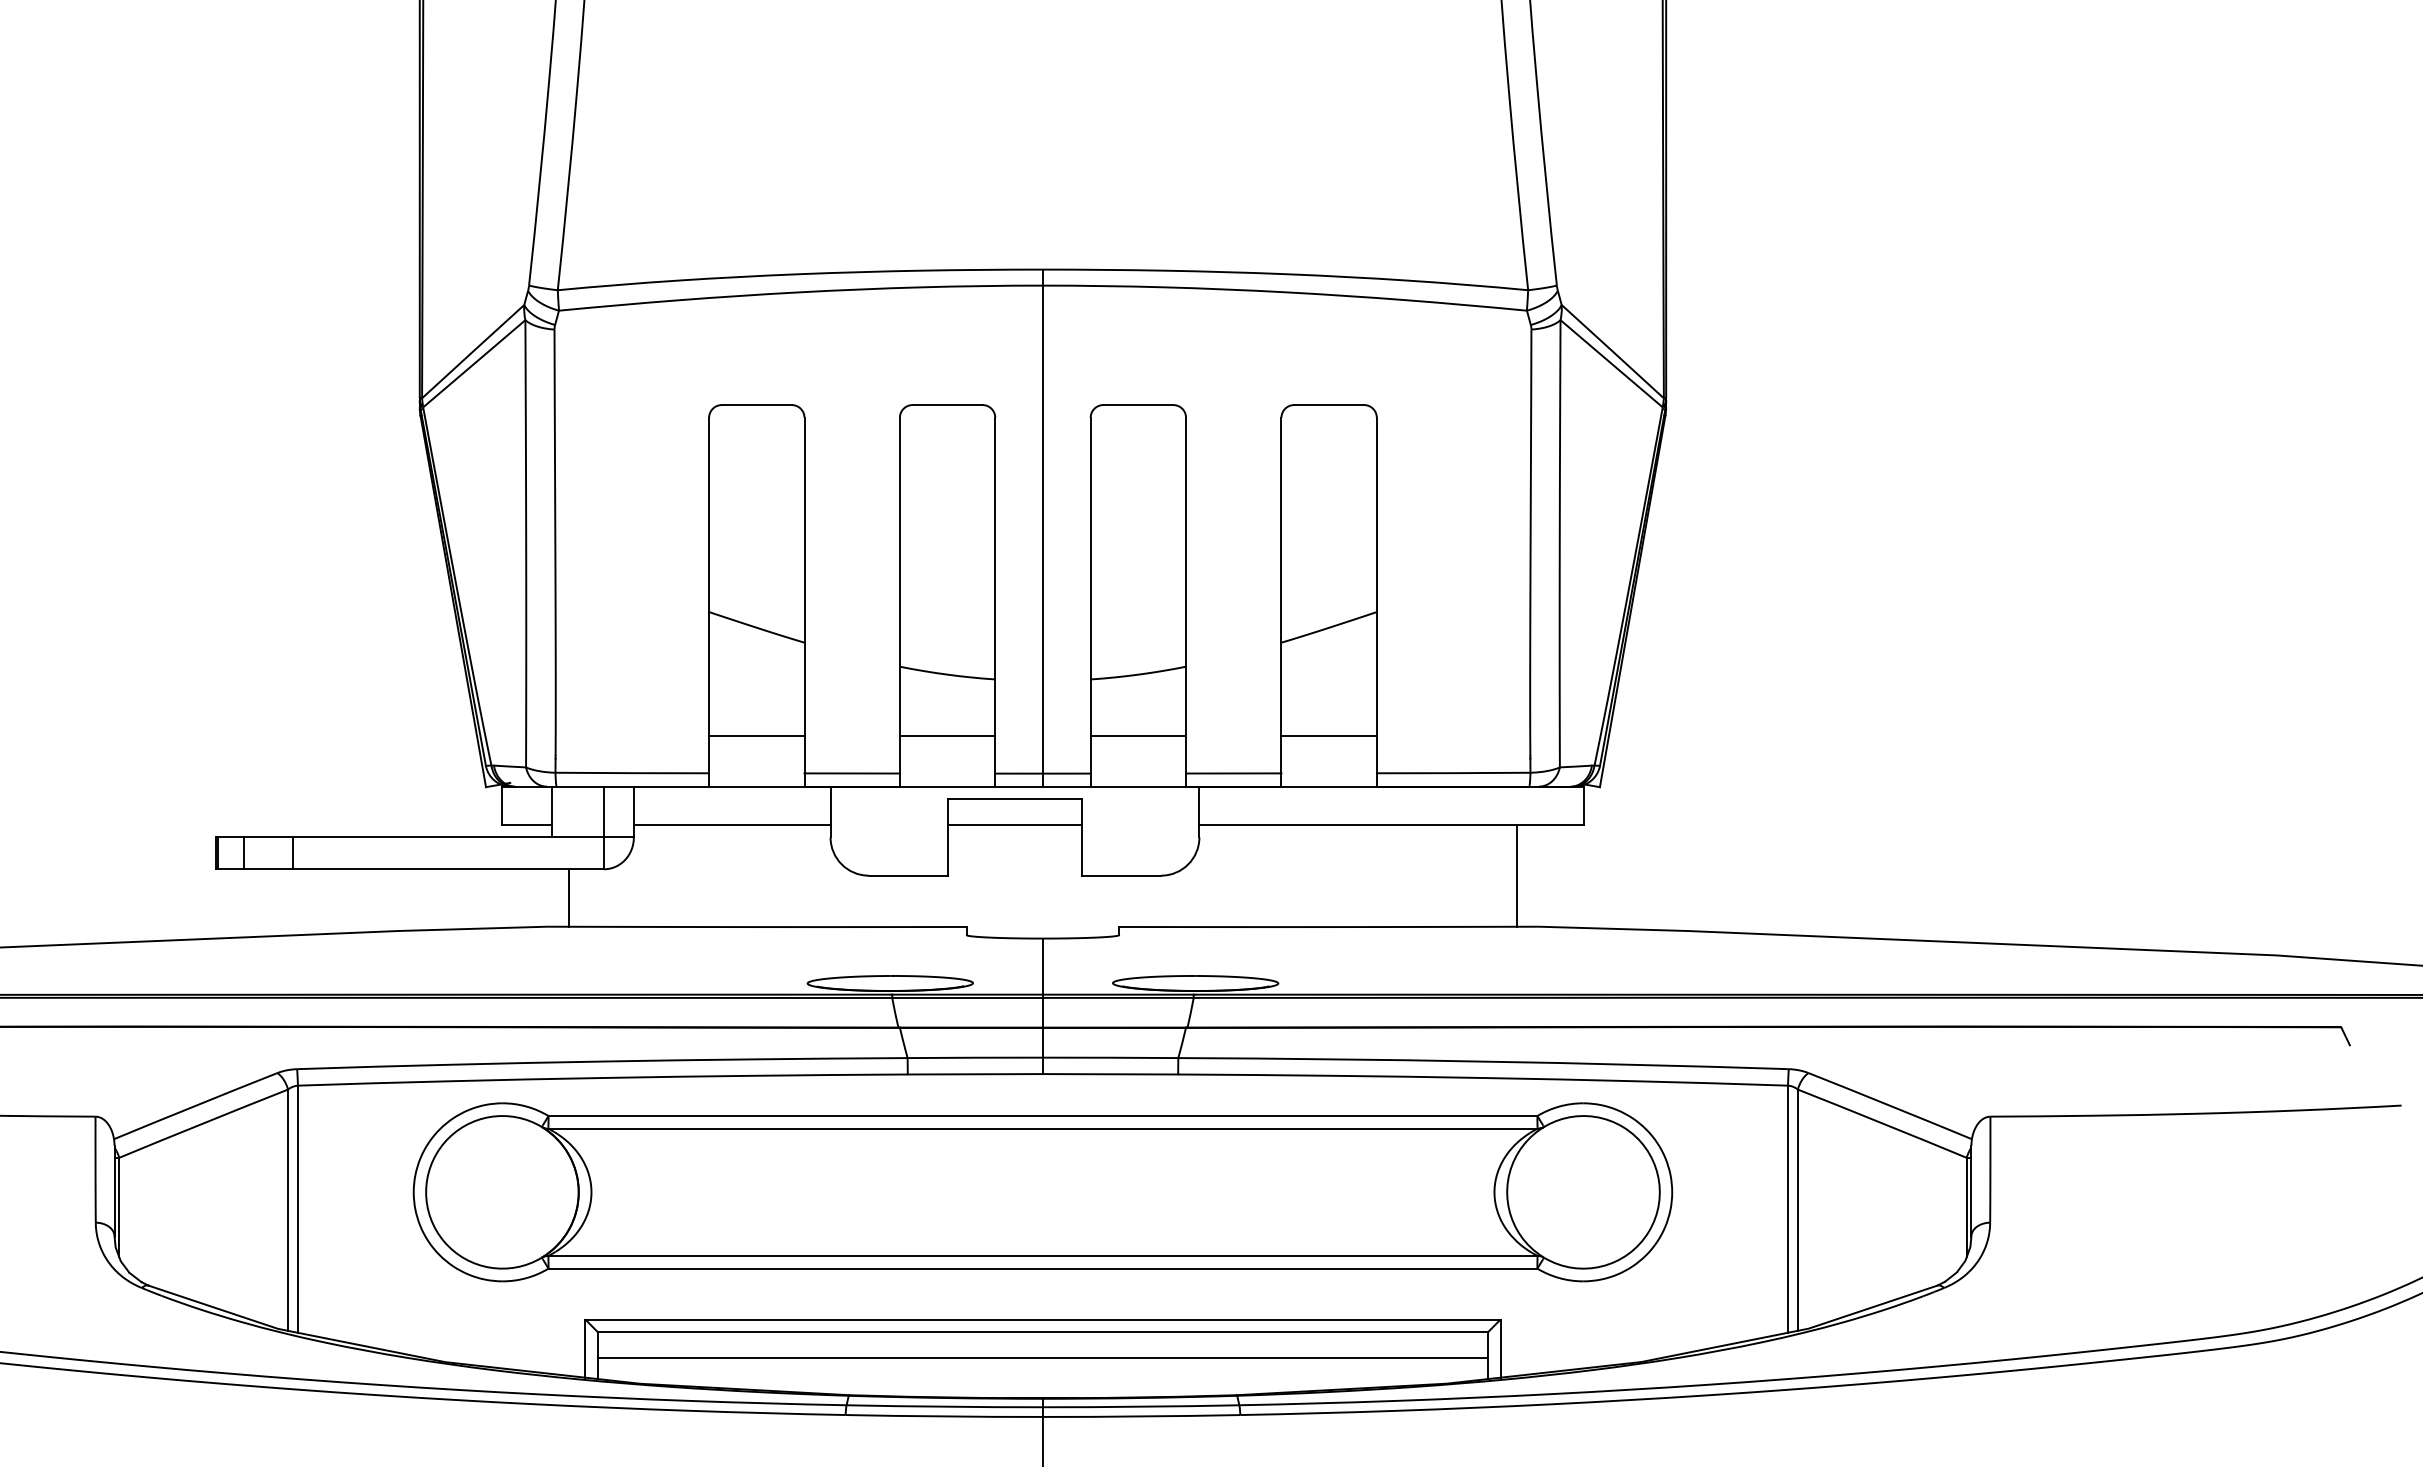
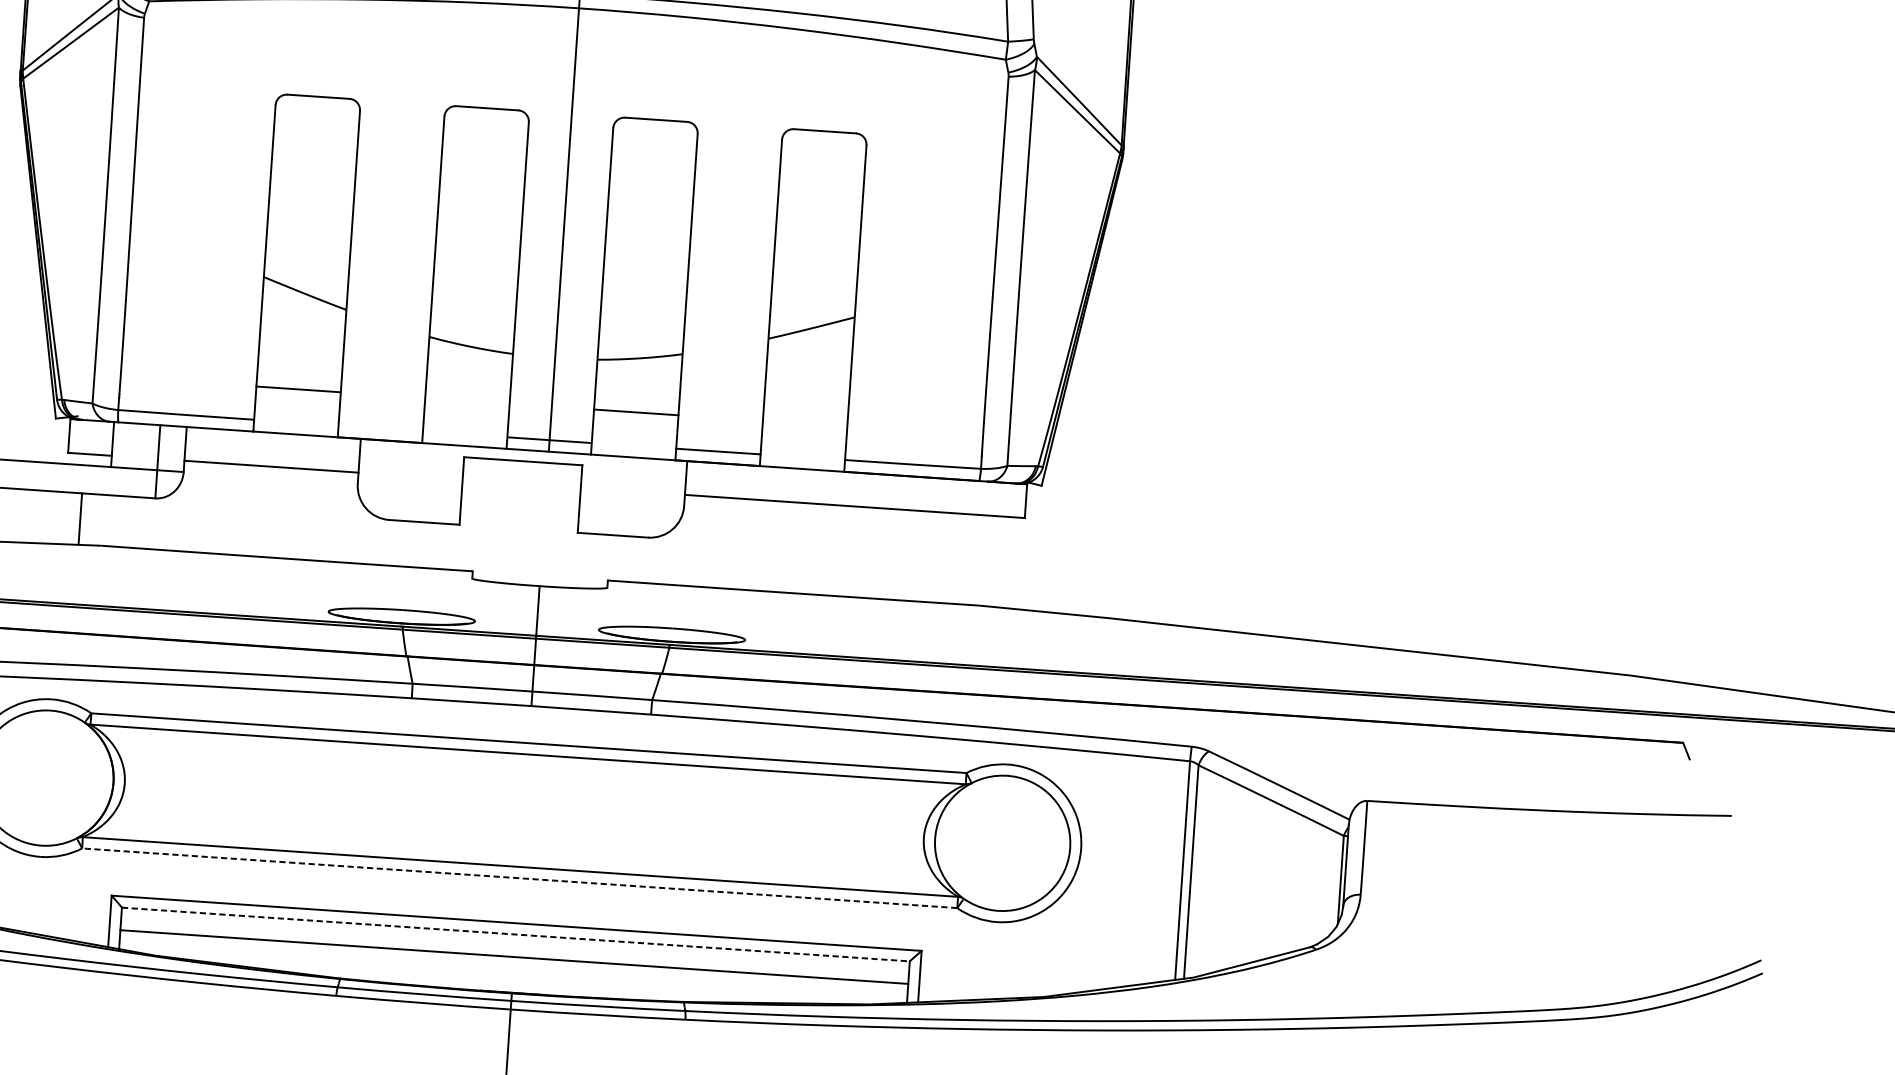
line: (947, 735) -> (467, 400), removed
line: (1328, 735) -> (804, 423), removed
line: (851, 773) -> (380, 428), removed
line: (1014, 824) -> (521, 483), removed
line: (1516, 875) -> (962, 558), removed
line: (569, 897) -> (80, 518), moved
line: (1042, 1268) -> (519, 878), solid -> dashed
line: (1043, 1332) -> (516, 934), solid -> dashed

